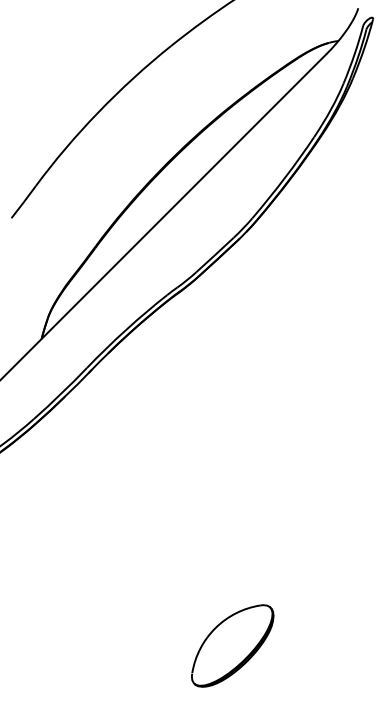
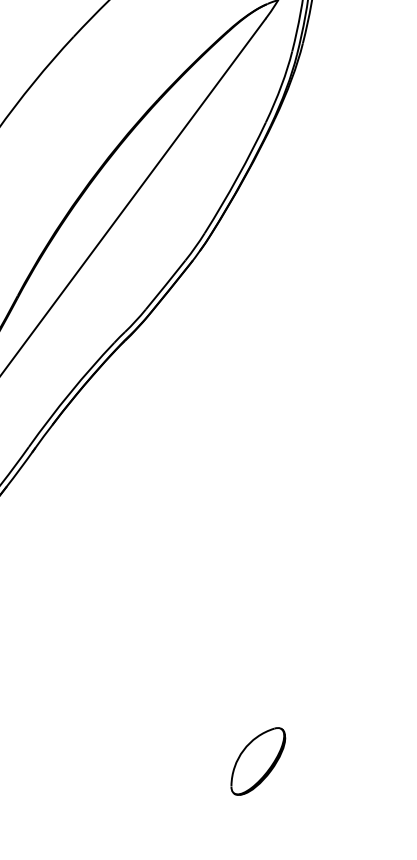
part: (232, 645) -> (257, 760), size x0.6

